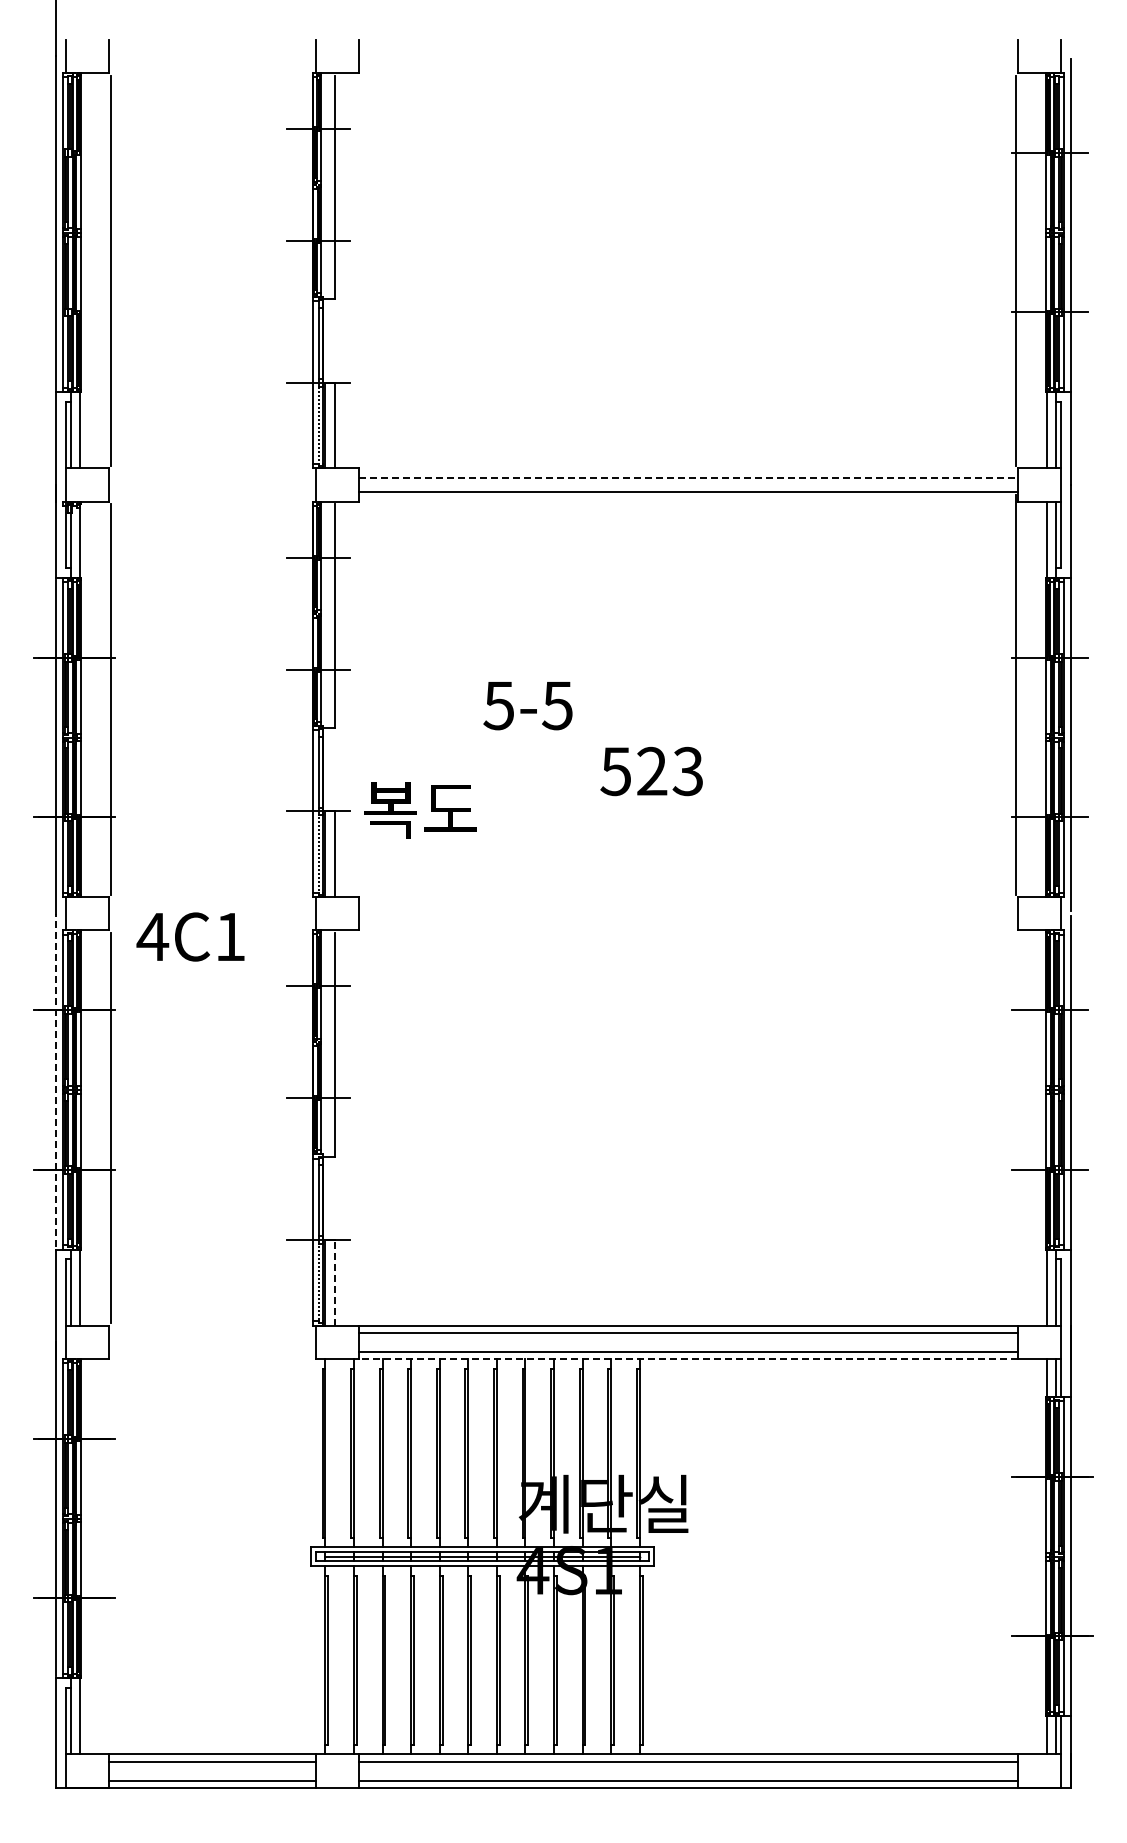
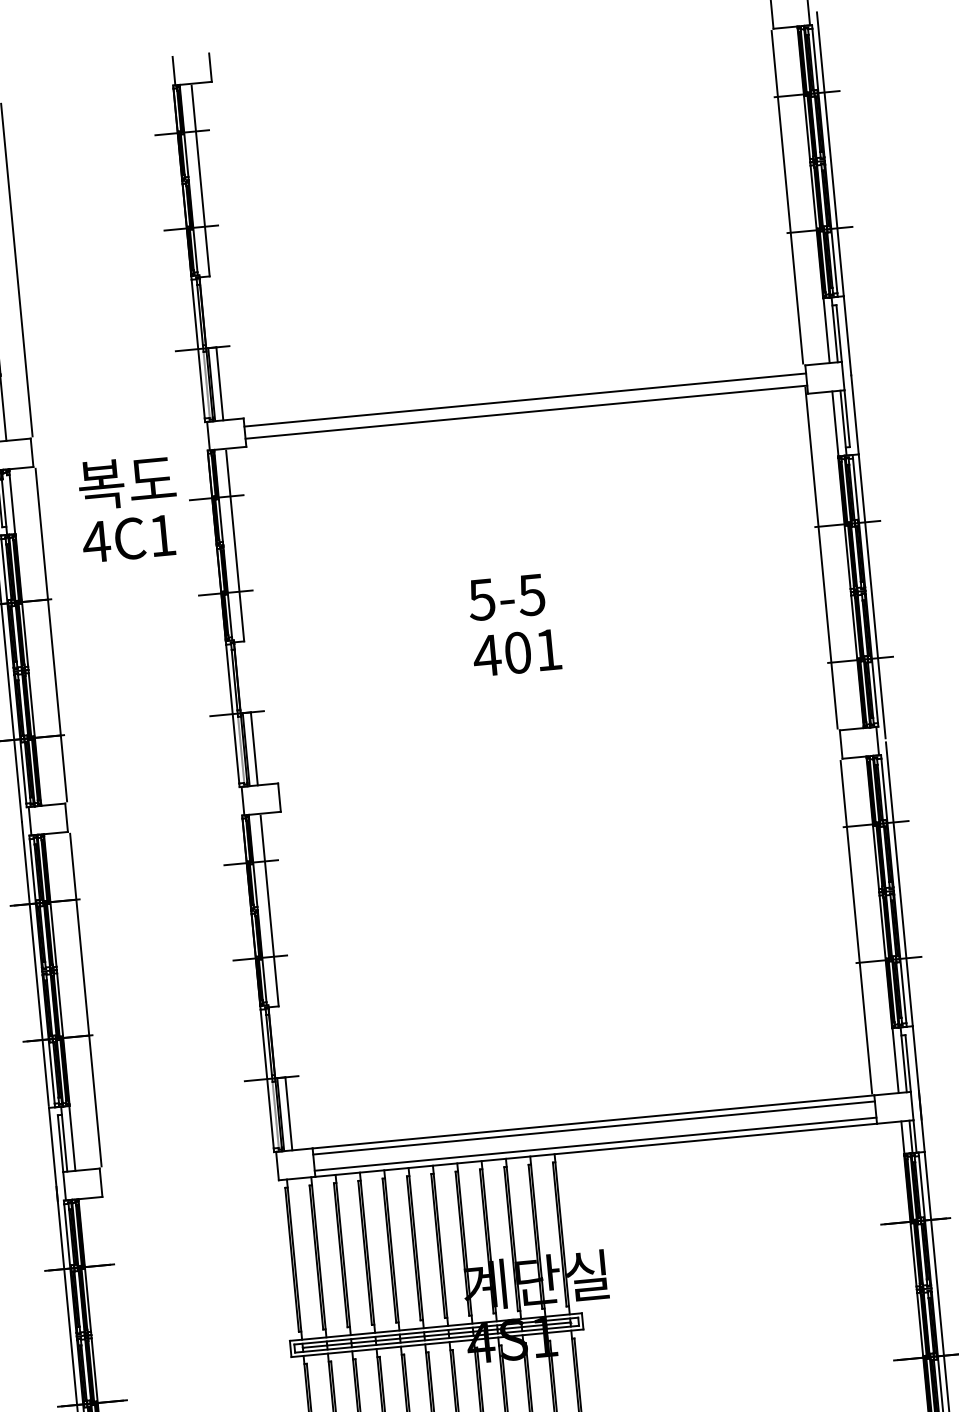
line: (688, 477) -> (525, 399), dashed -> solid
text: (527, 706) -> (506, 598), moved
text: (650, 771) -> (516, 653), 523 -> 401
text: (420, 810) -> (126, 482), moved
text: (190, 936) -> (128, 538), moved
line: (56, 1080) -> (35, 963), dashed -> solid
line: (1015, 1127) -> (855, 926), added
line: (334, 1282) -> (288, 1113), dashed -> solid
line: (688, 1359) -> (596, 1150), dashed -> solid

